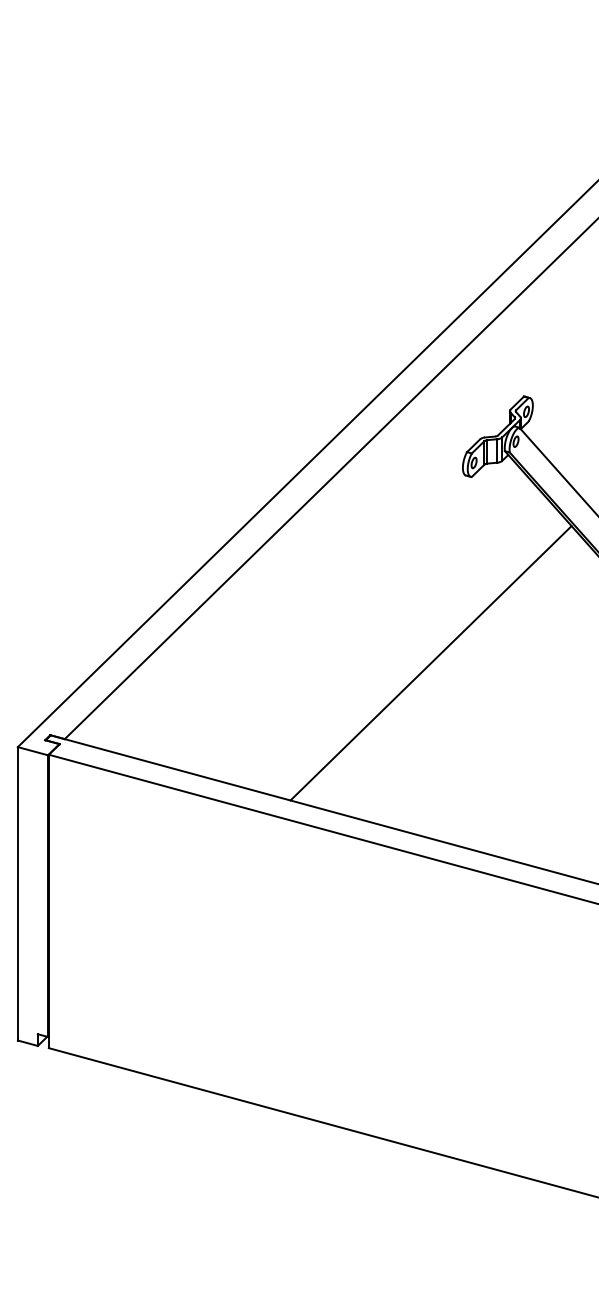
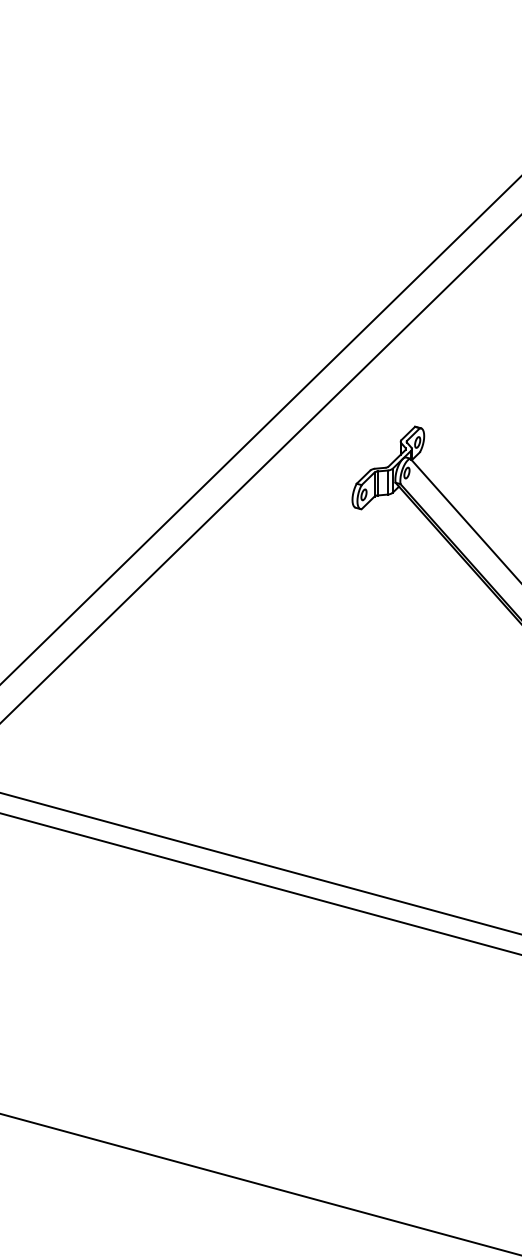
line: (430, 663) -> (319, 700), removed

